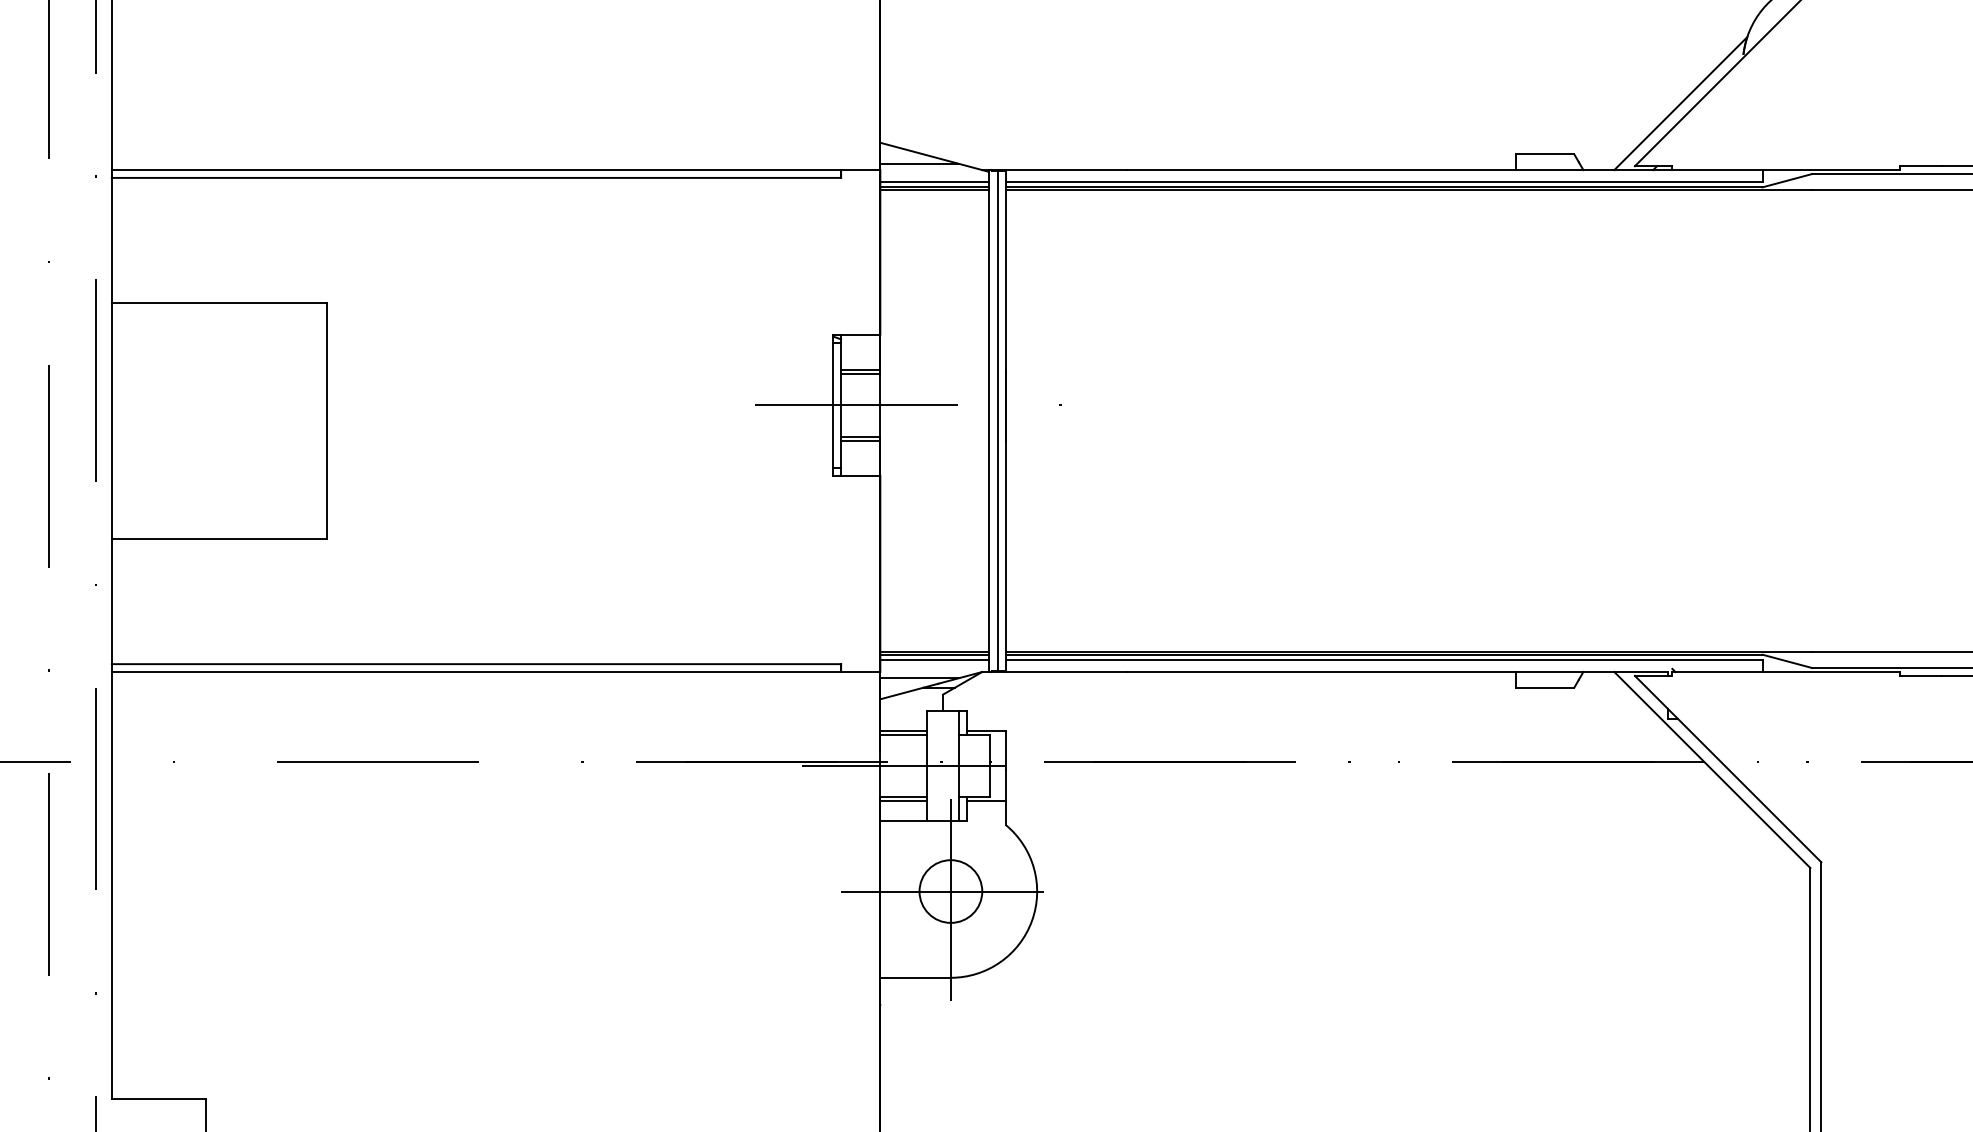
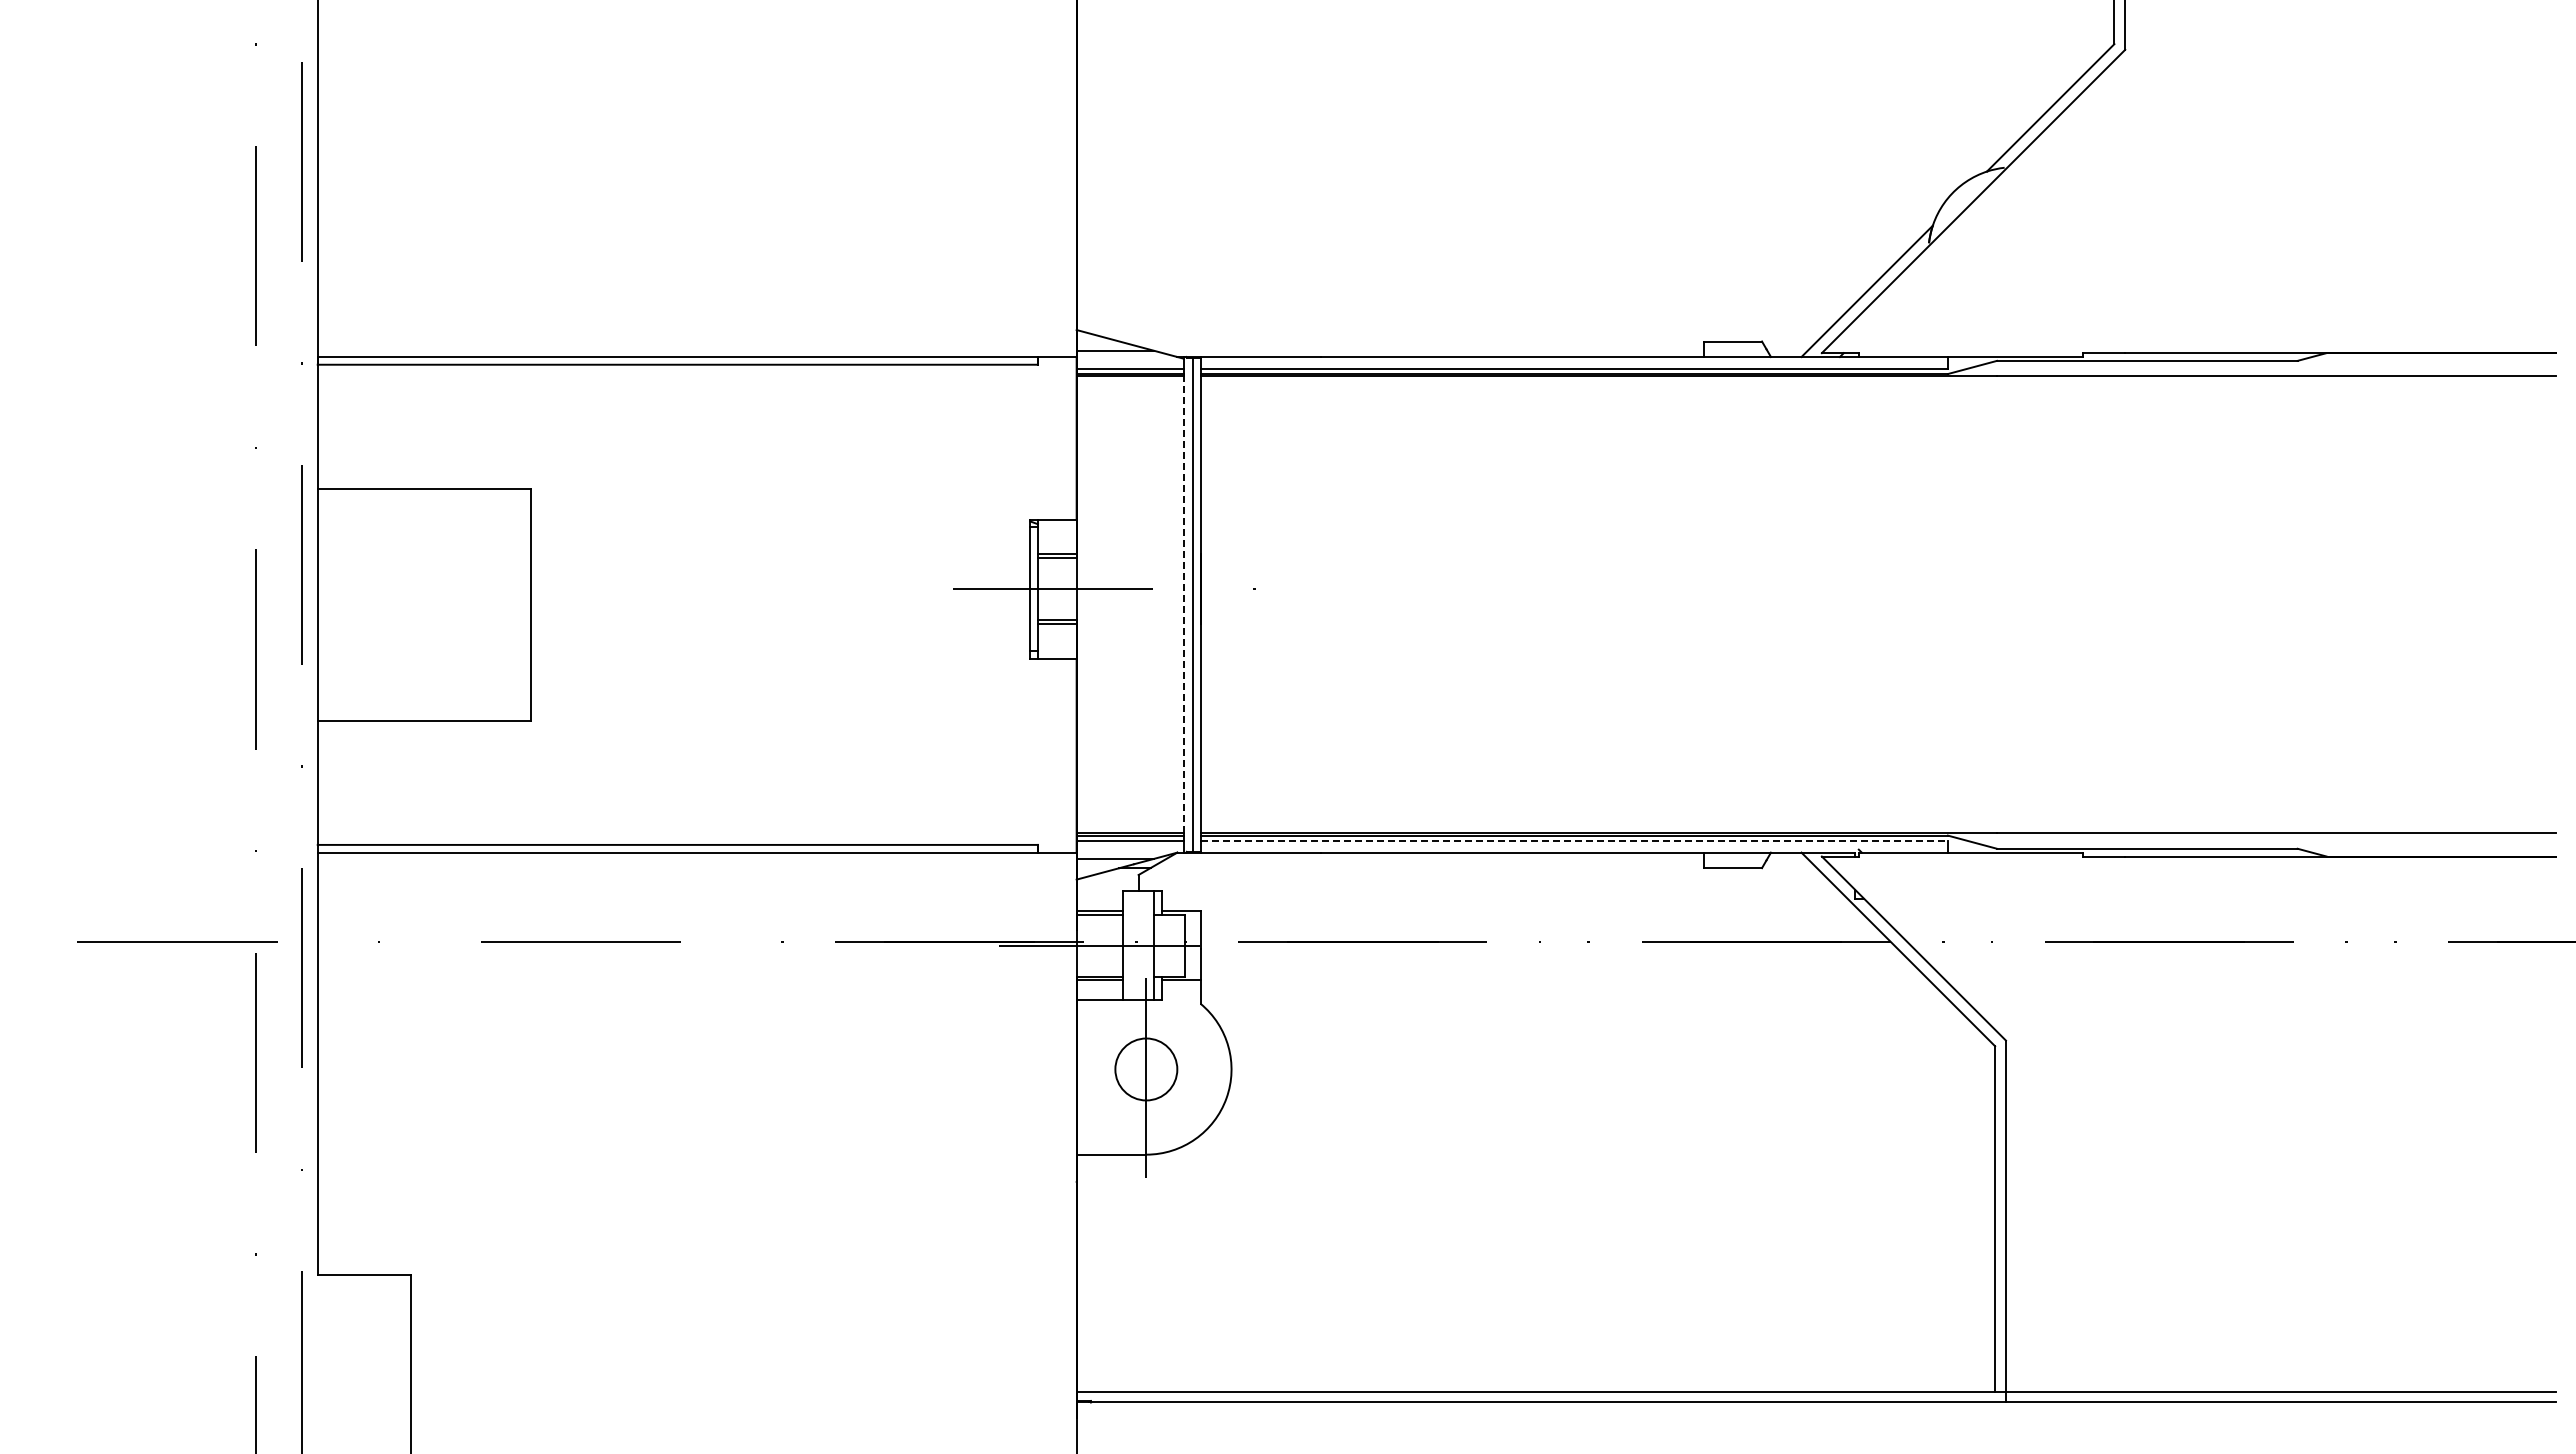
line: (988, 420) -> (1183, 604), solid -> dashed
line: (1384, 660) -> (1574, 841), solid -> dashed
line: (950, 891) -> (1145, 1069), removed

